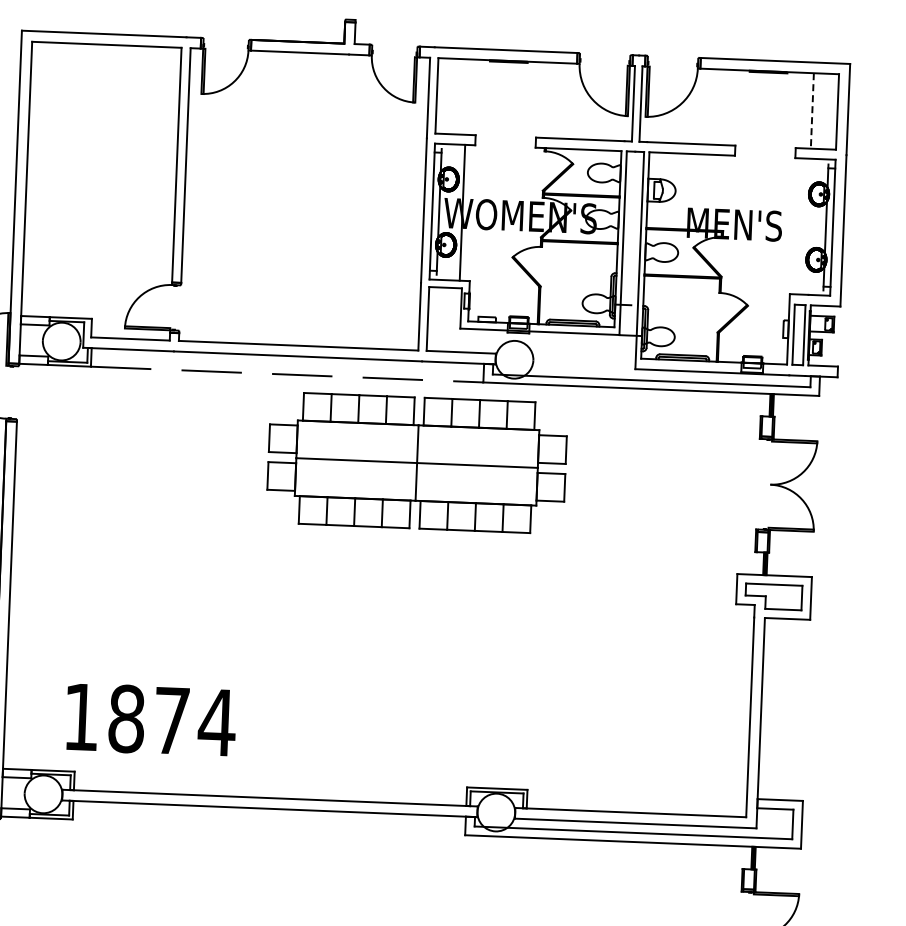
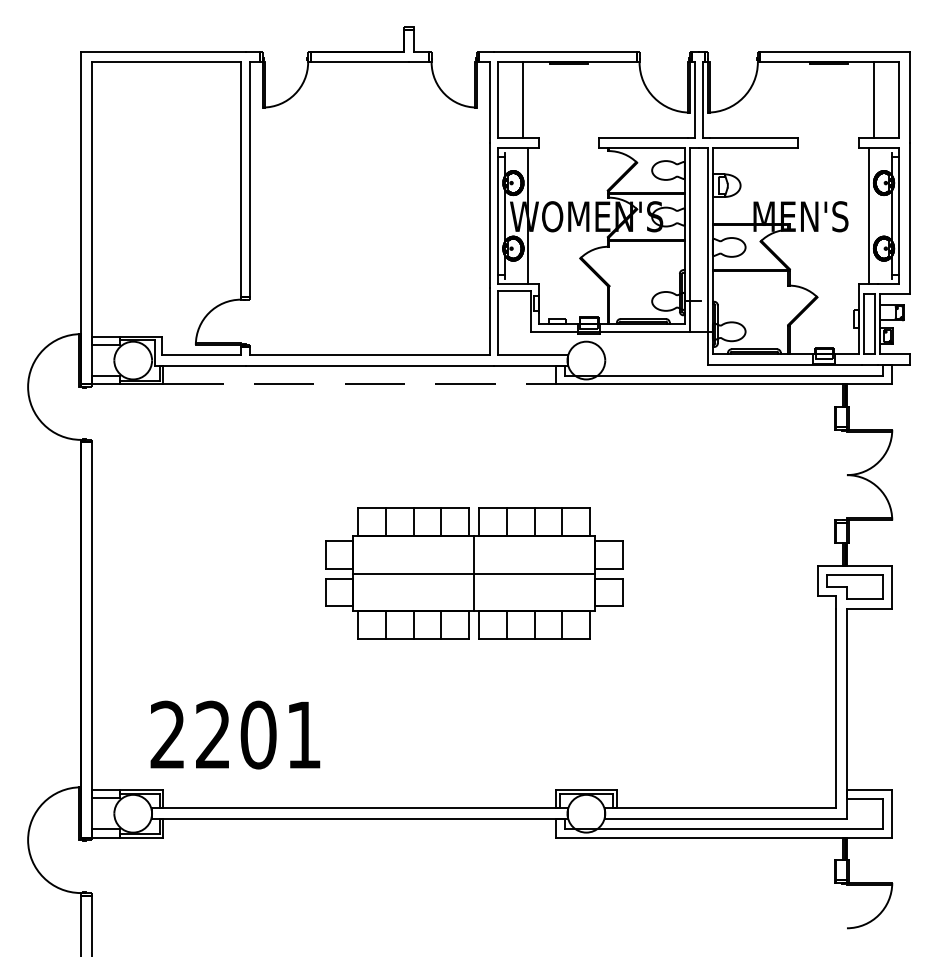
line: (462, 96) -> (523, 99), added
line: (812, 111) -> (874, 100), dashed -> solid
line: (802, 226) -> (868, 215), added
part: (417, 462) -> (474, 573), moved
text: (149, 719) -> (236, 734), 1874 -> 2201

